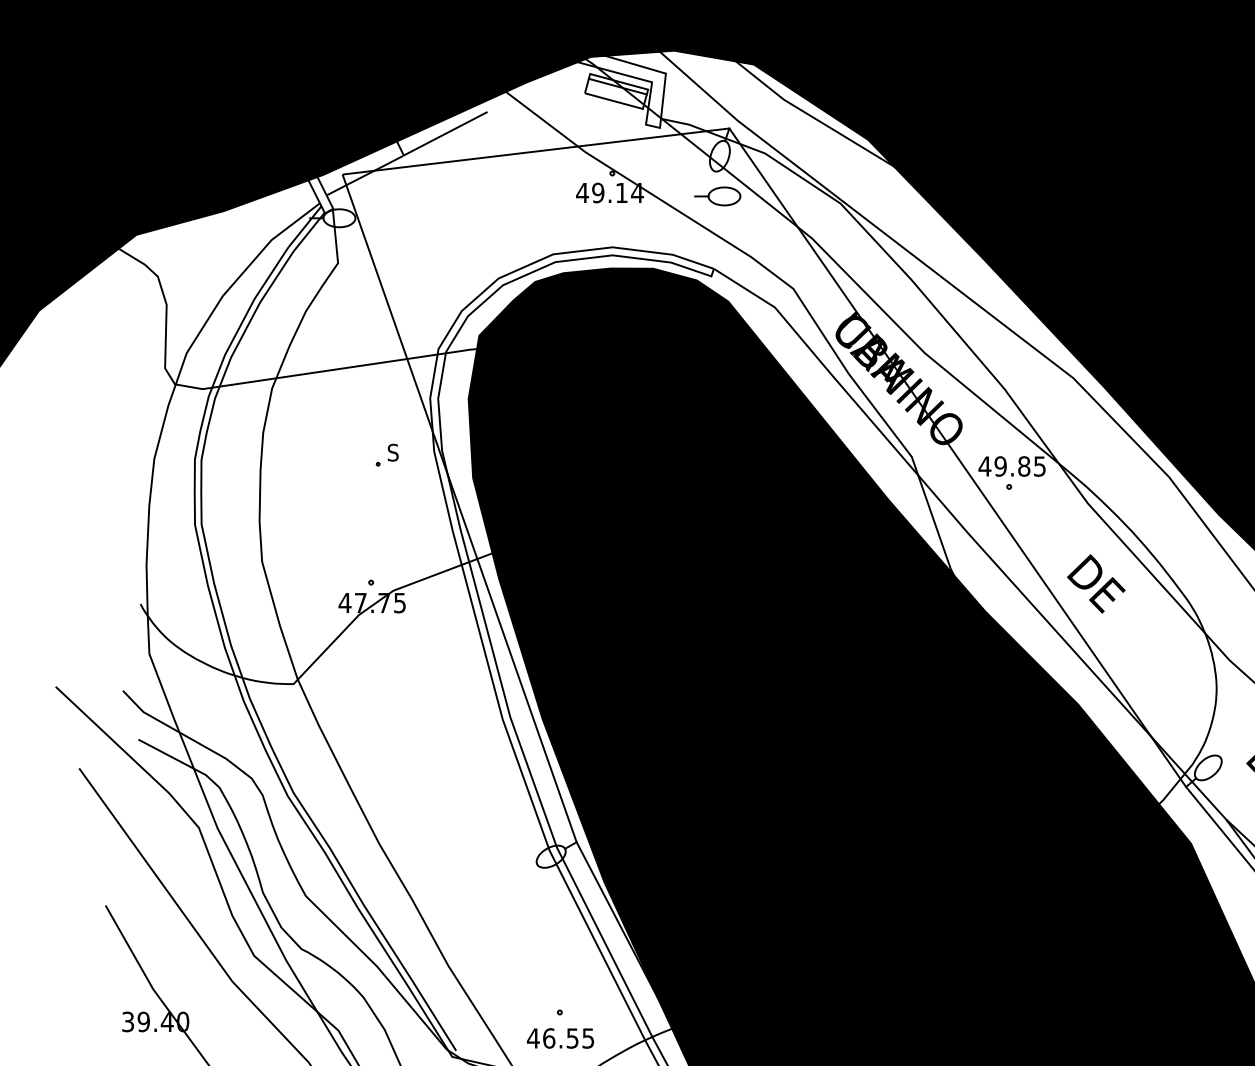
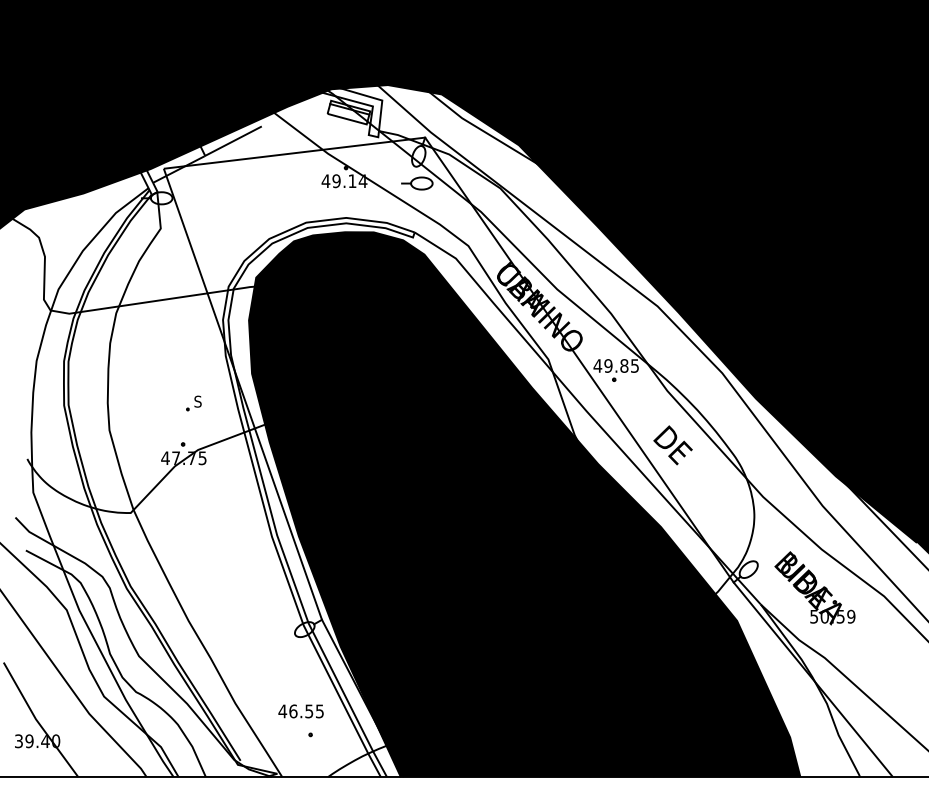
part: (386, 455) -> (193, 403), moved
text: (559, 1038) -> (300, 711), moved

